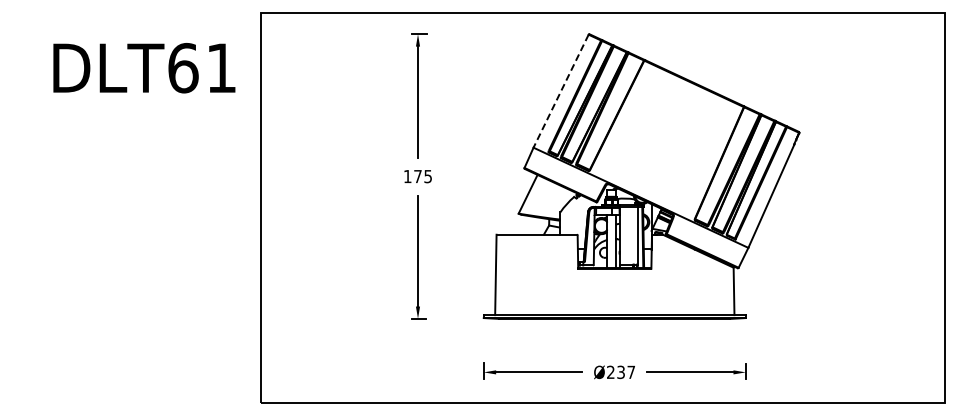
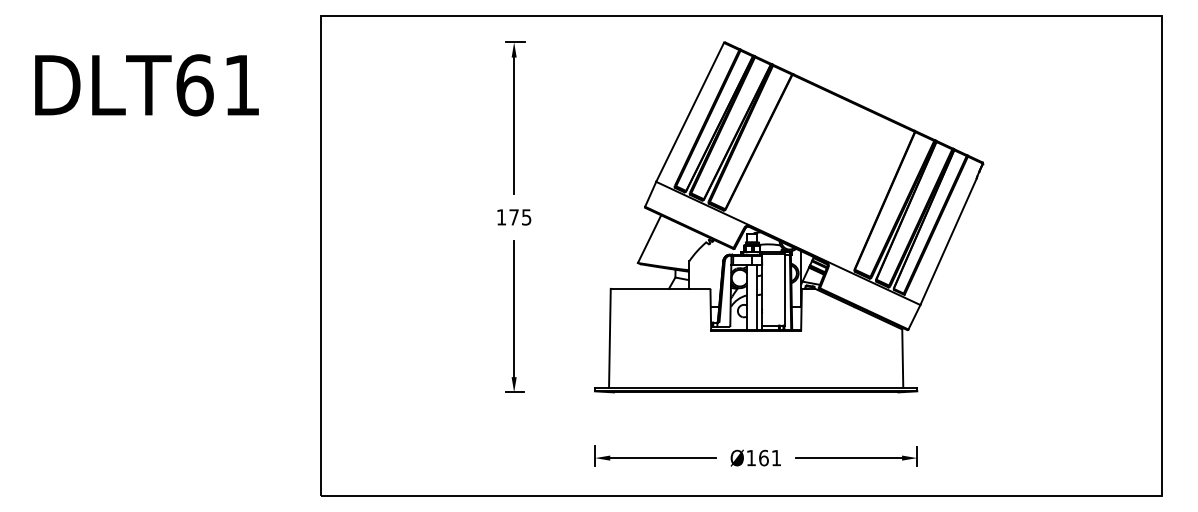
text: (144, 68) -> (147, 85), moved
line: (561, 91) -> (690, 112), dashed -> solid
text: (620, 371) -> (763, 457), Ø237 -> Ø161

